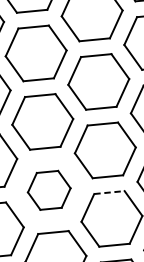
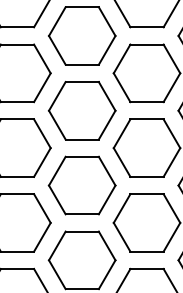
part: (48, 190) -> (81, 185), size x1.43
line: (109, 192) -> (147, 194), dashed -> solid

